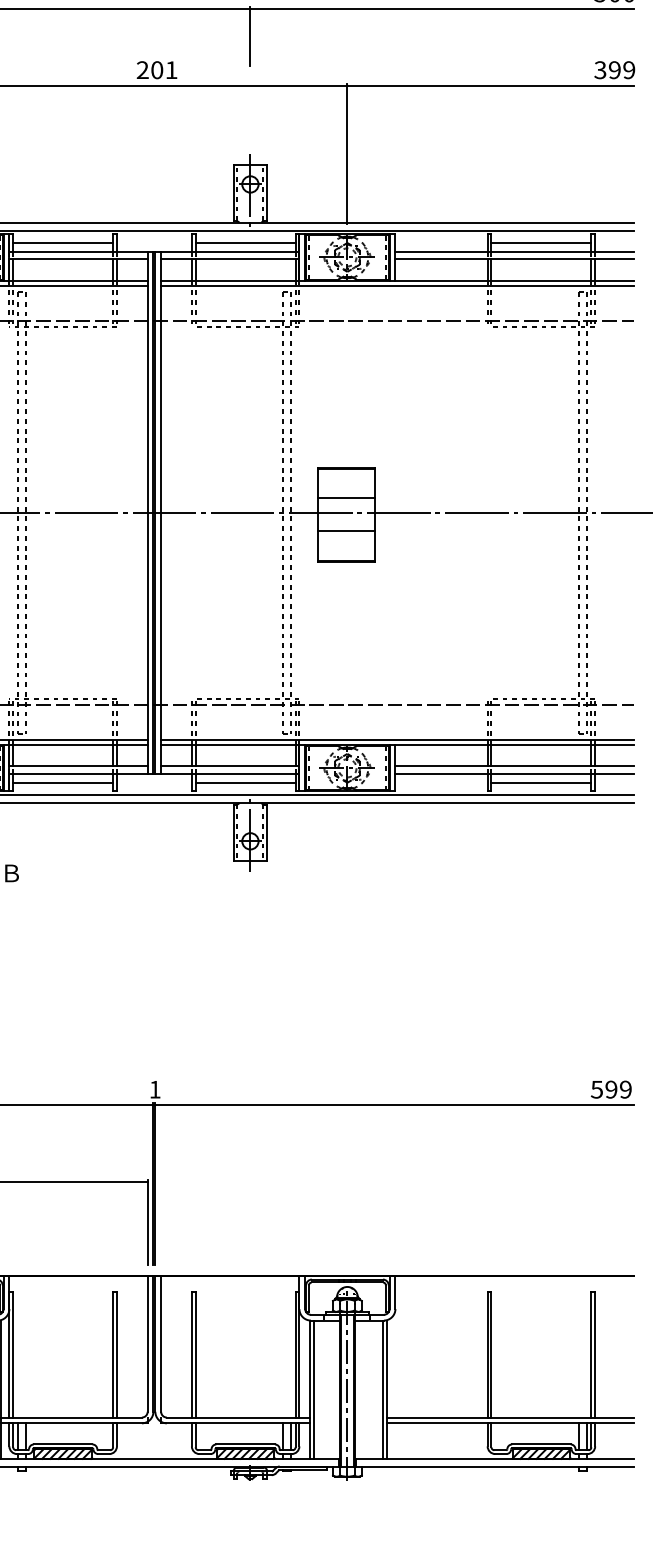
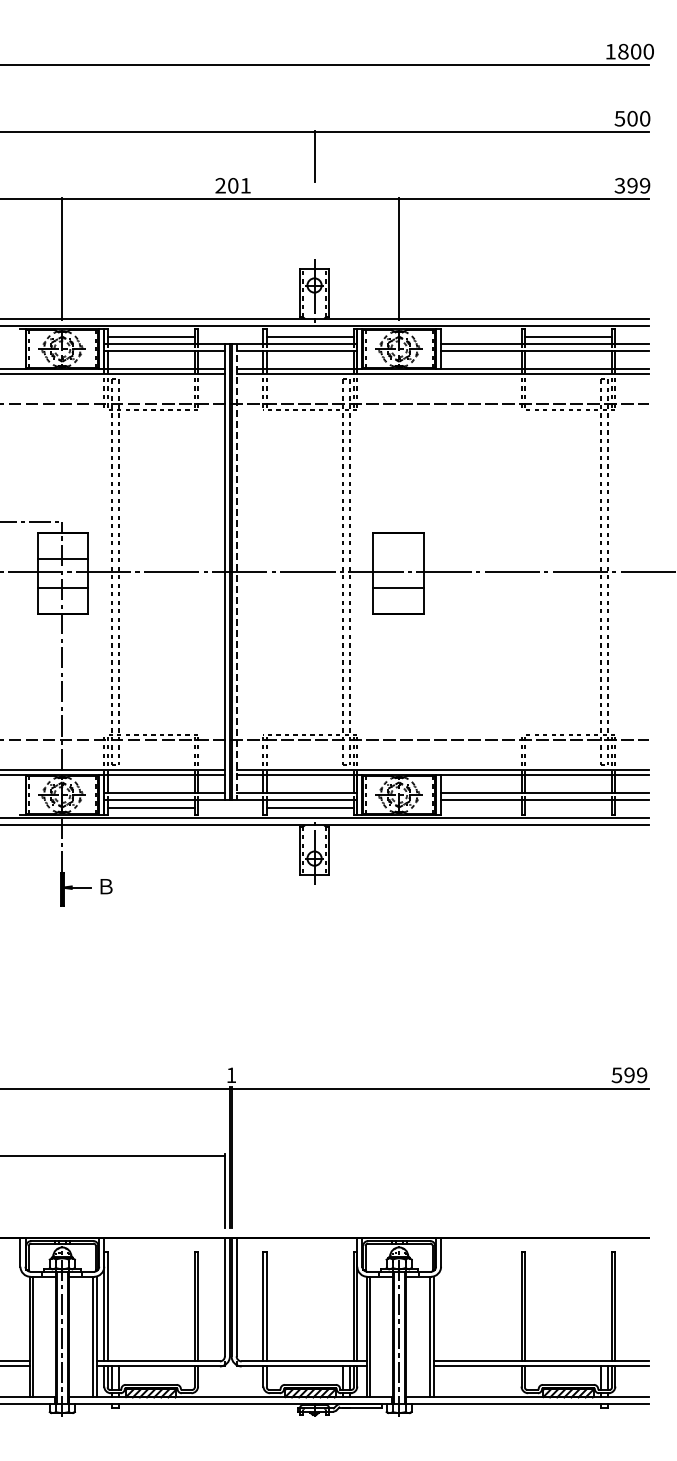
line: (346, 498) -> (398, 559), removed
line: (160, 513) -> (236, 572), solid -> dashed
line: (541, 782) -> (568, 807), removed

